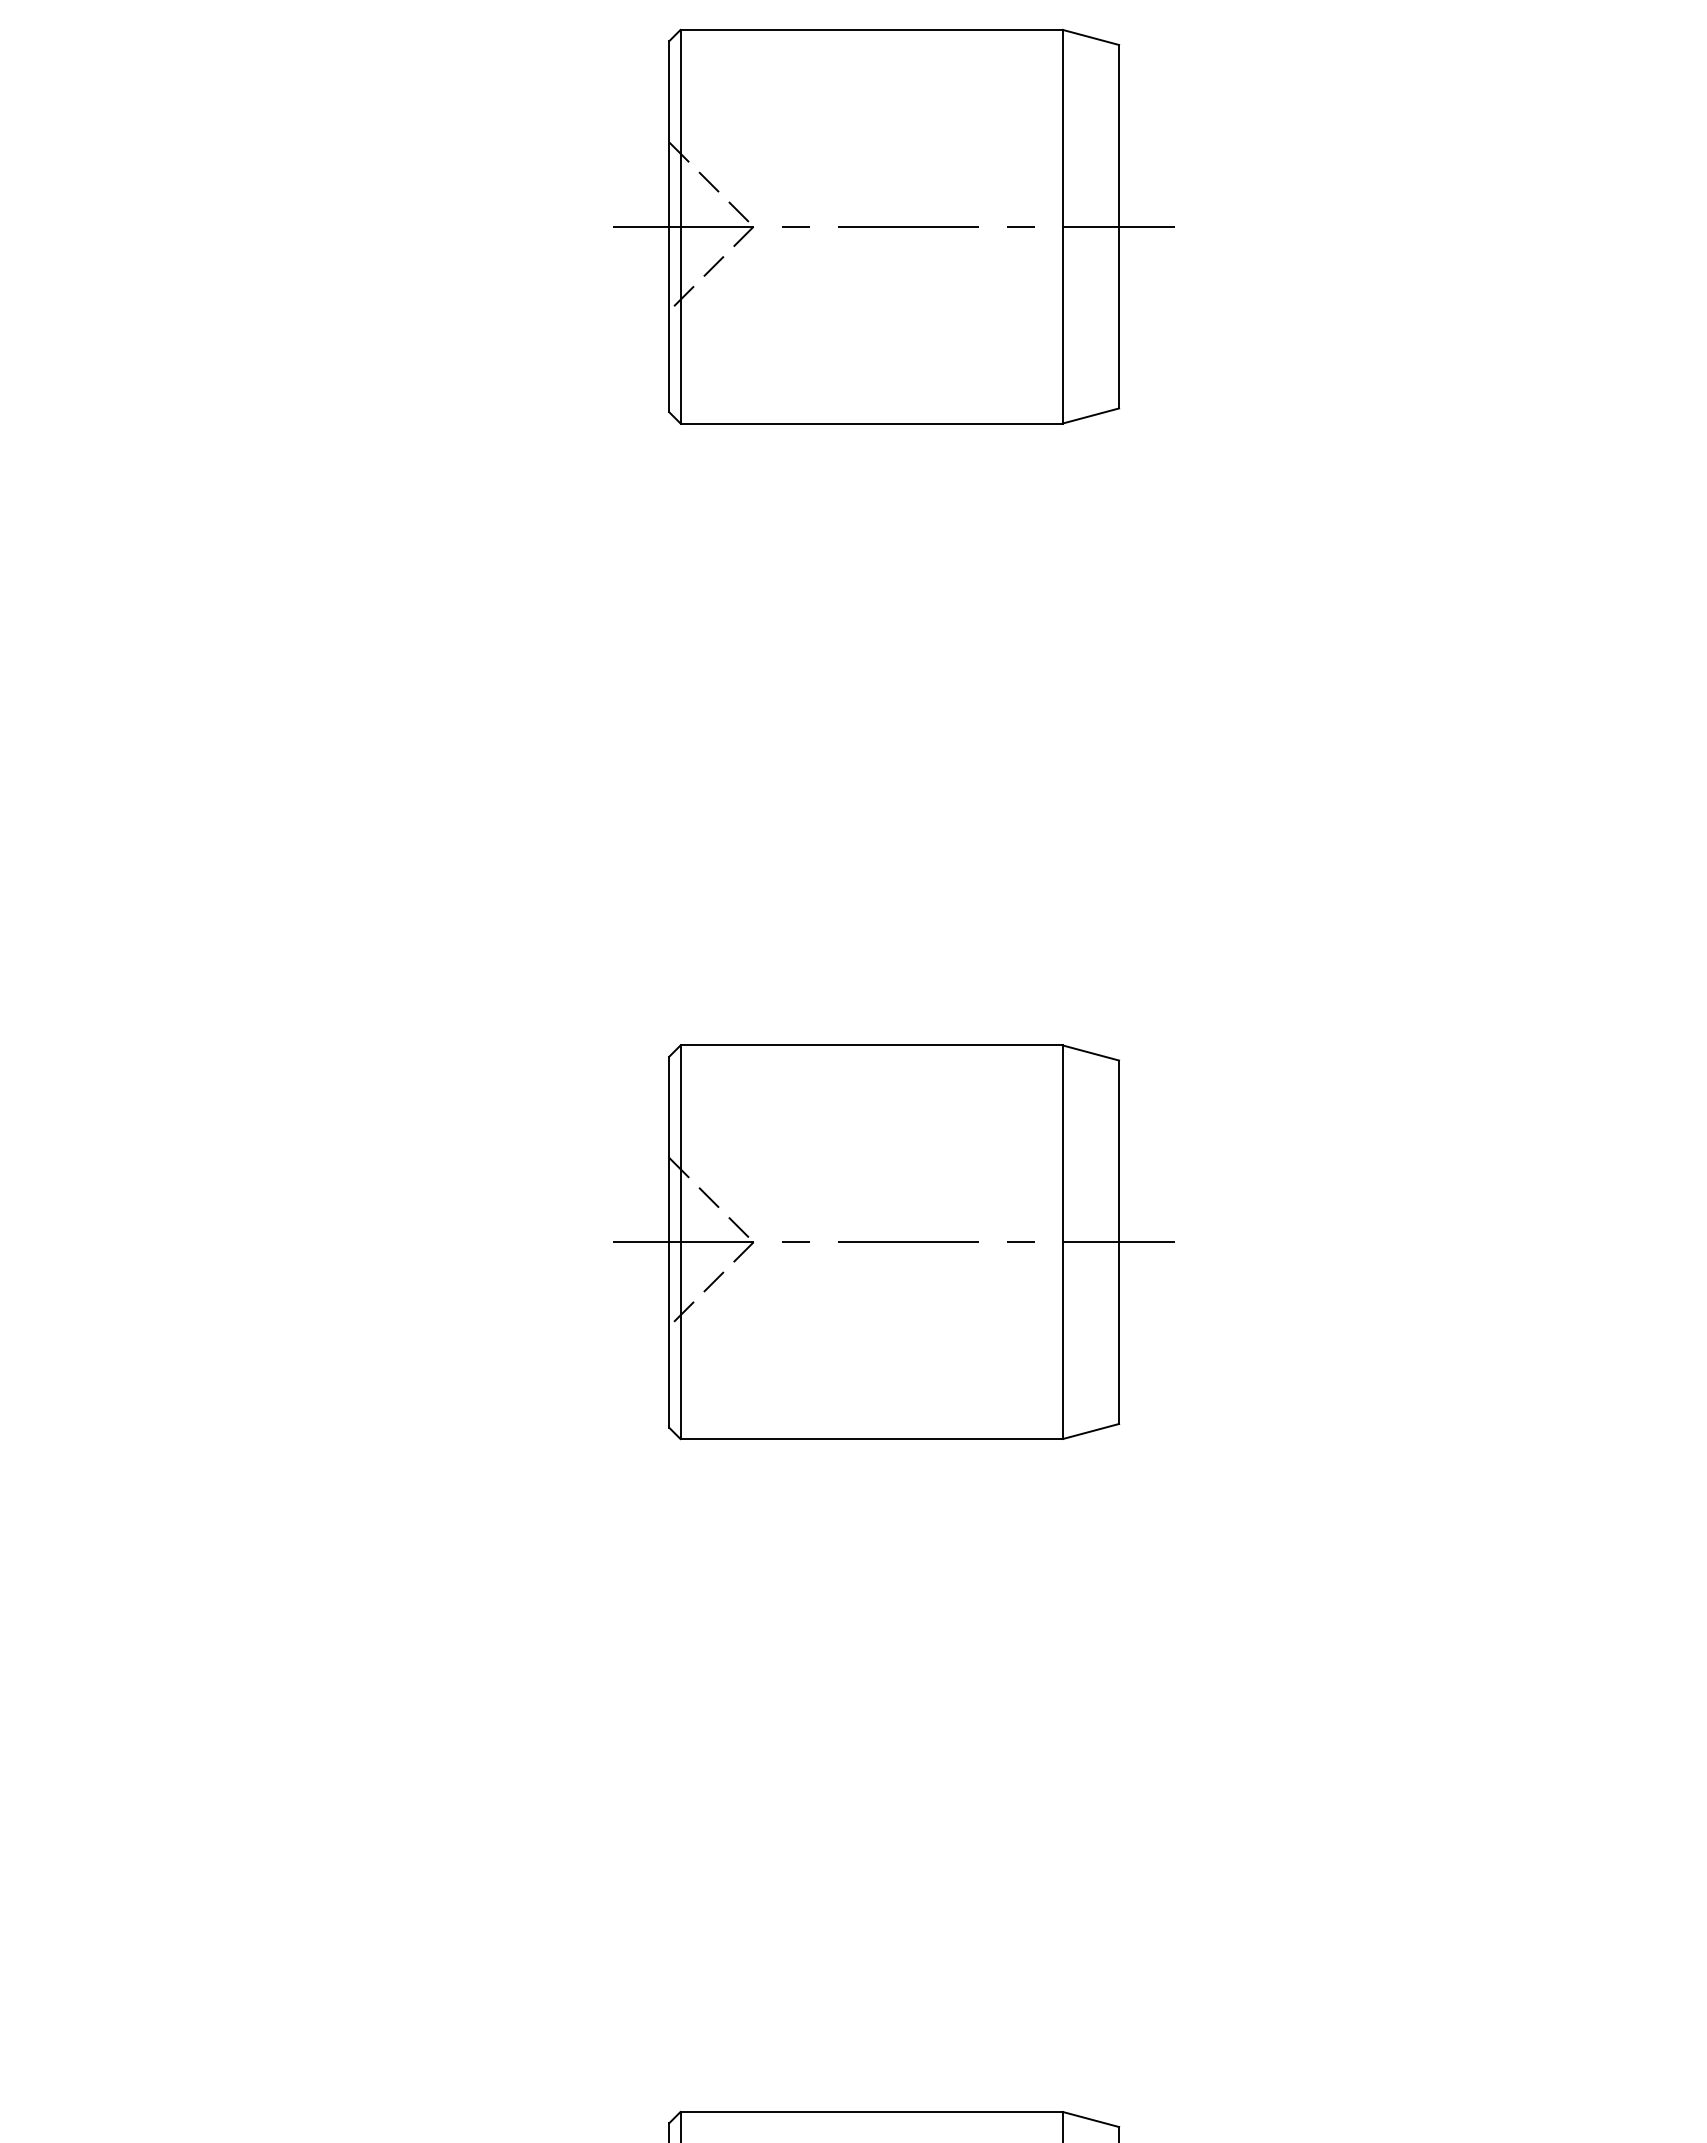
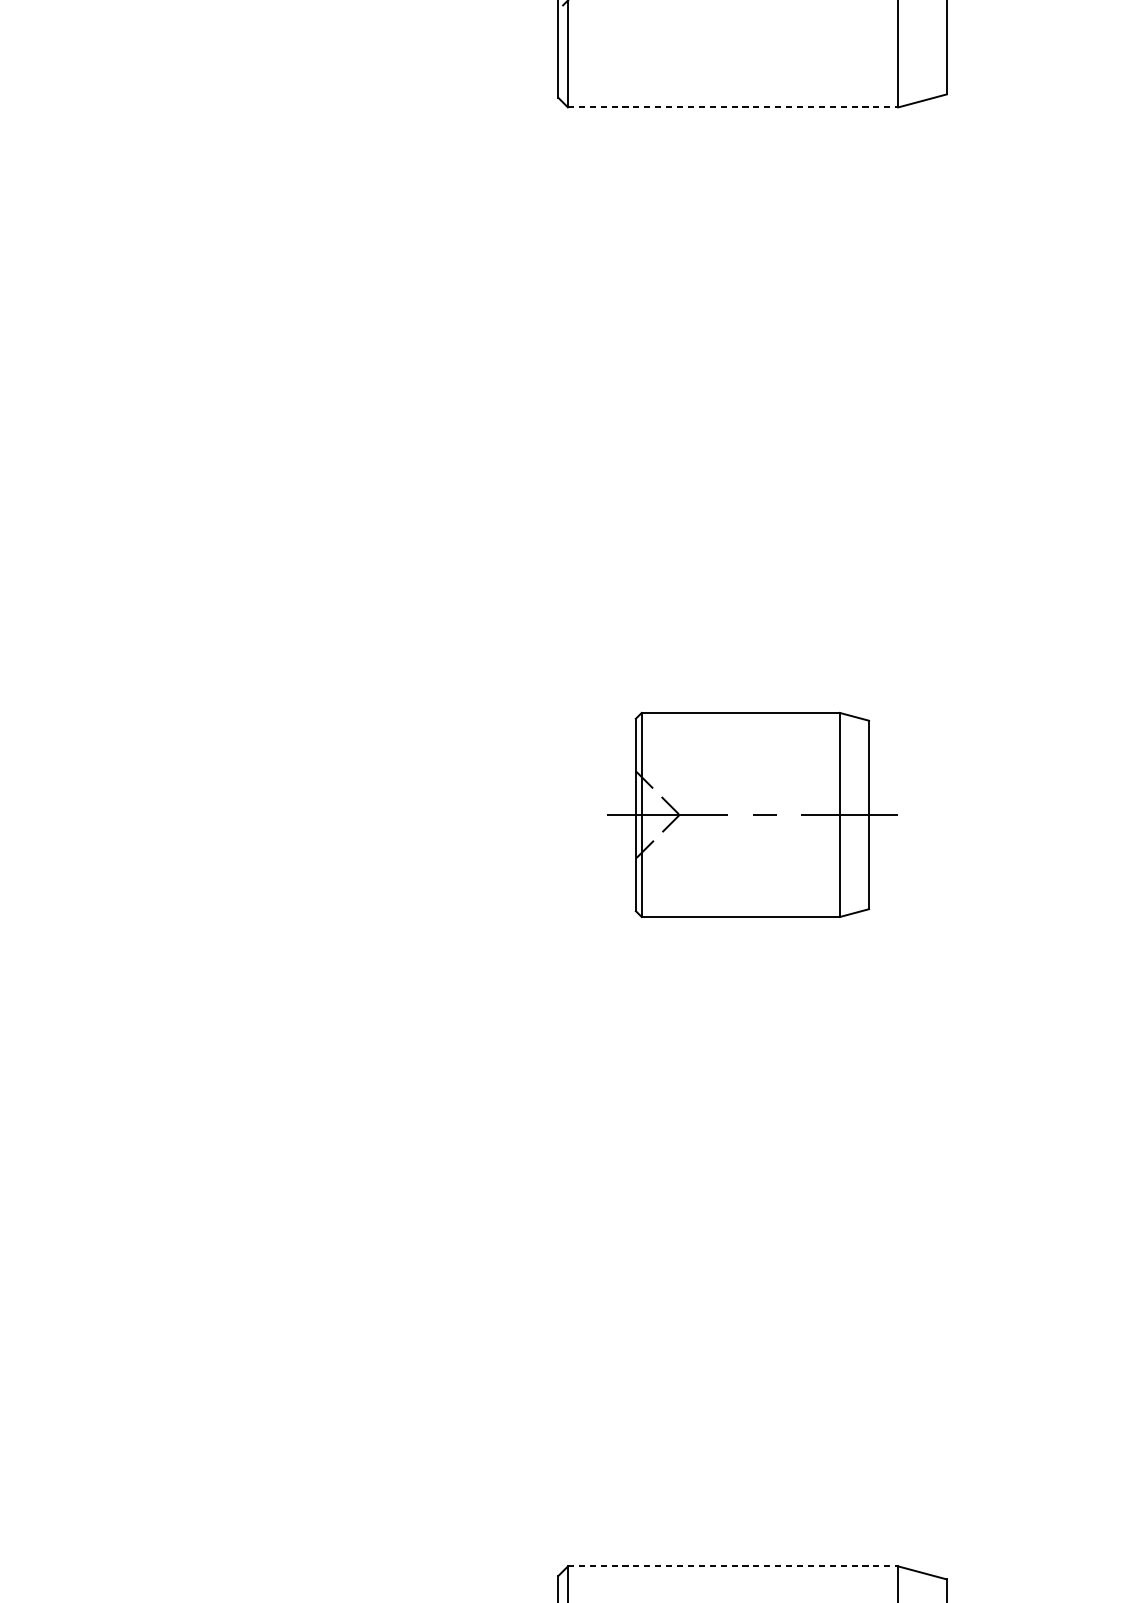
line: (872, 423) -> (733, 107), solid -> dashed
part: (893, 1242) -> (751, 815), size x0.6
line: (872, 2111) -> (733, 1566), solid -> dashed

